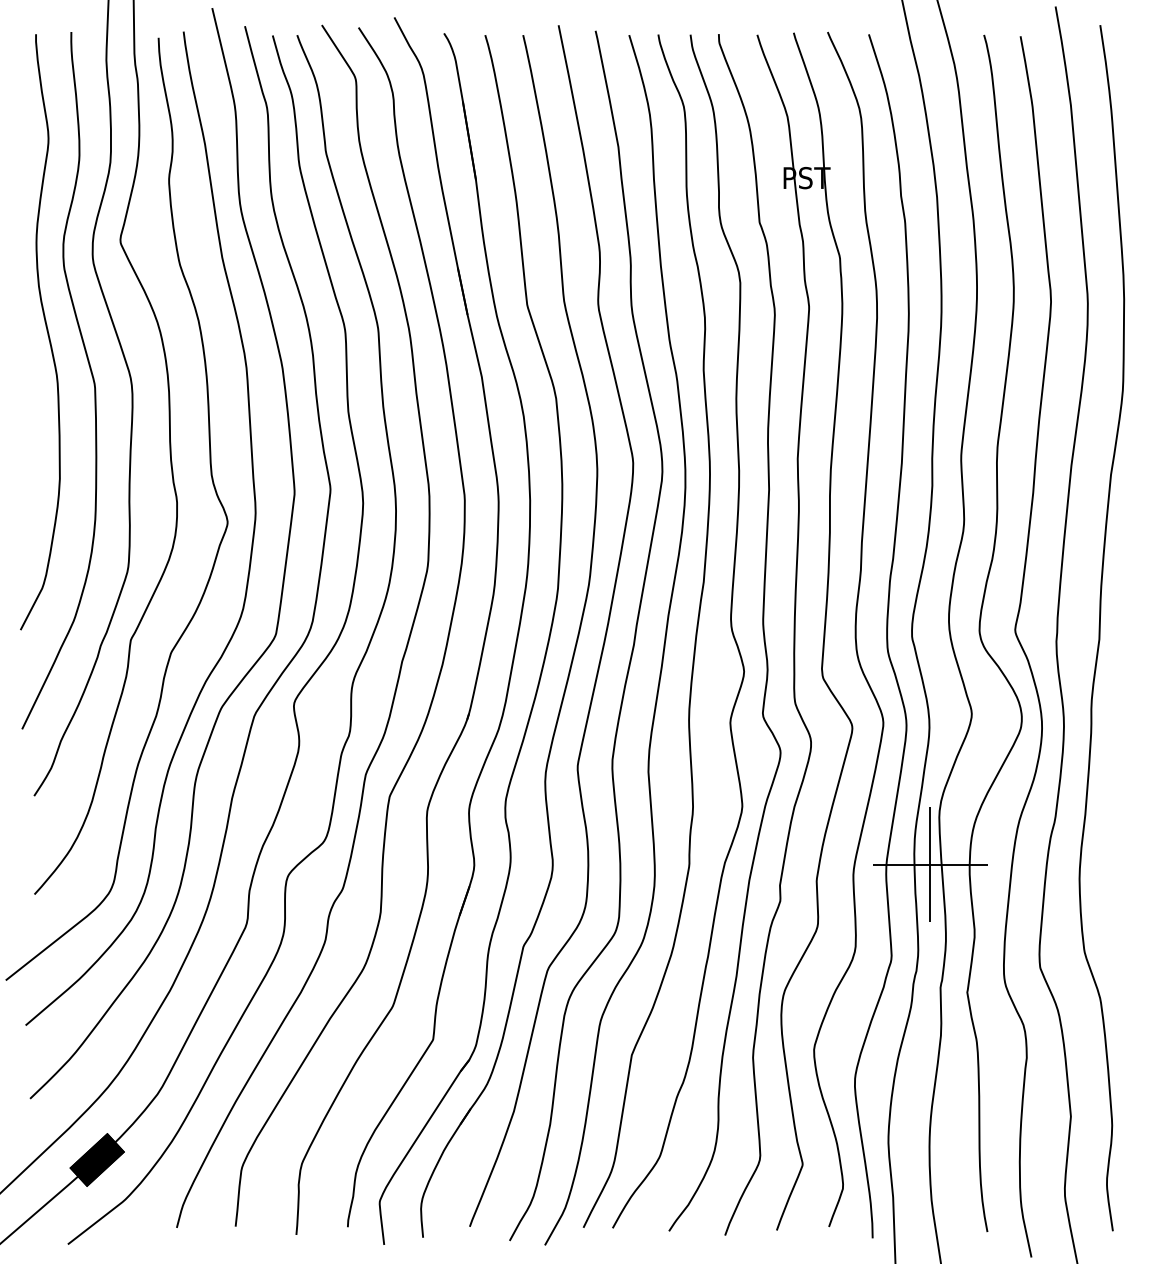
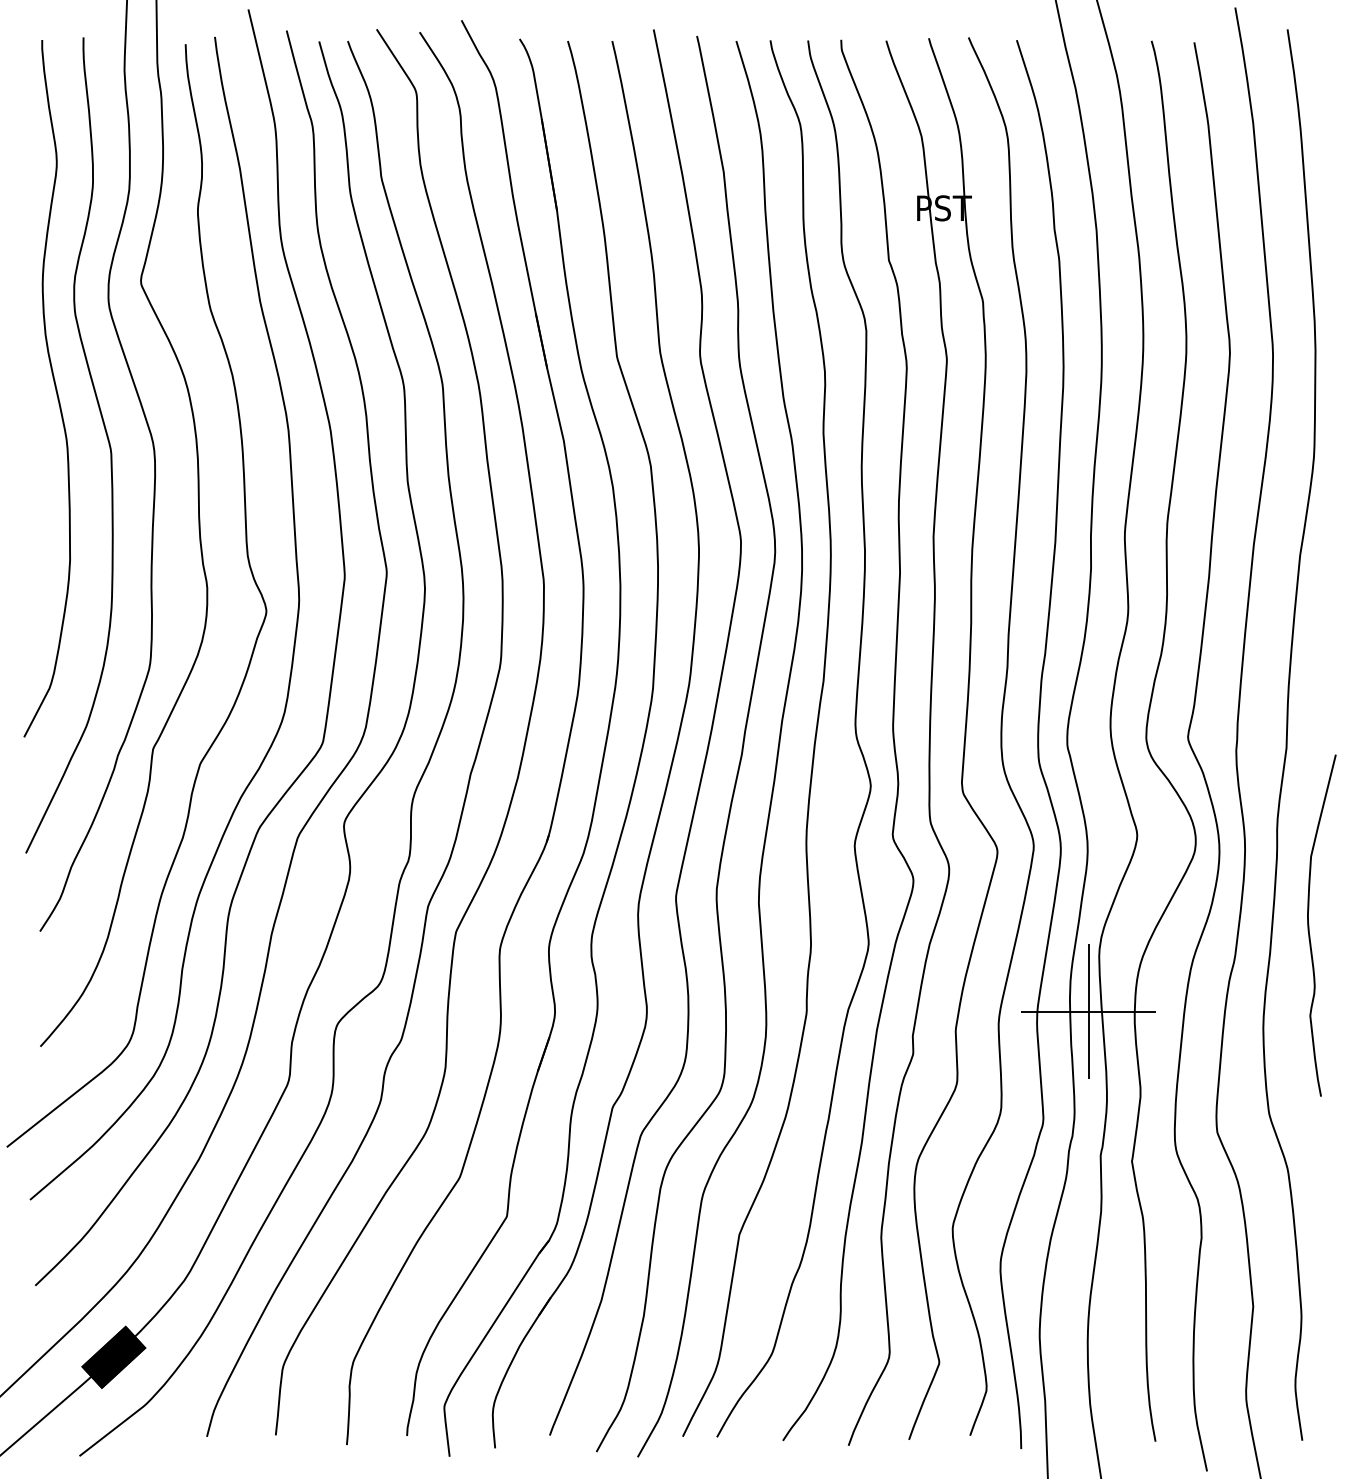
curve: (1119, 793) -> (1310, 928), added

